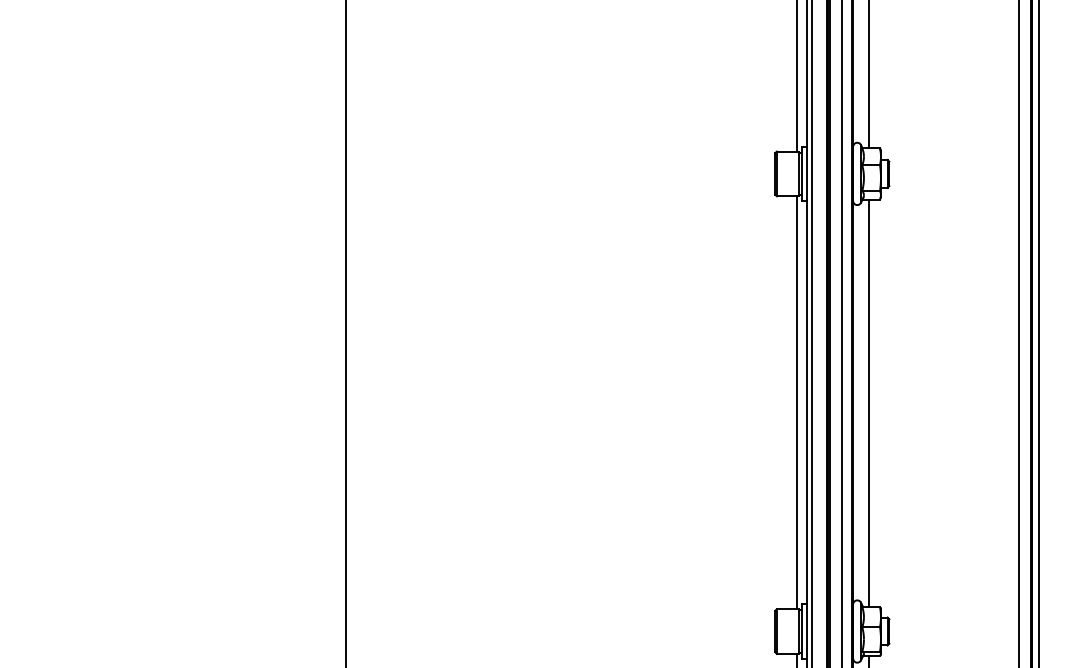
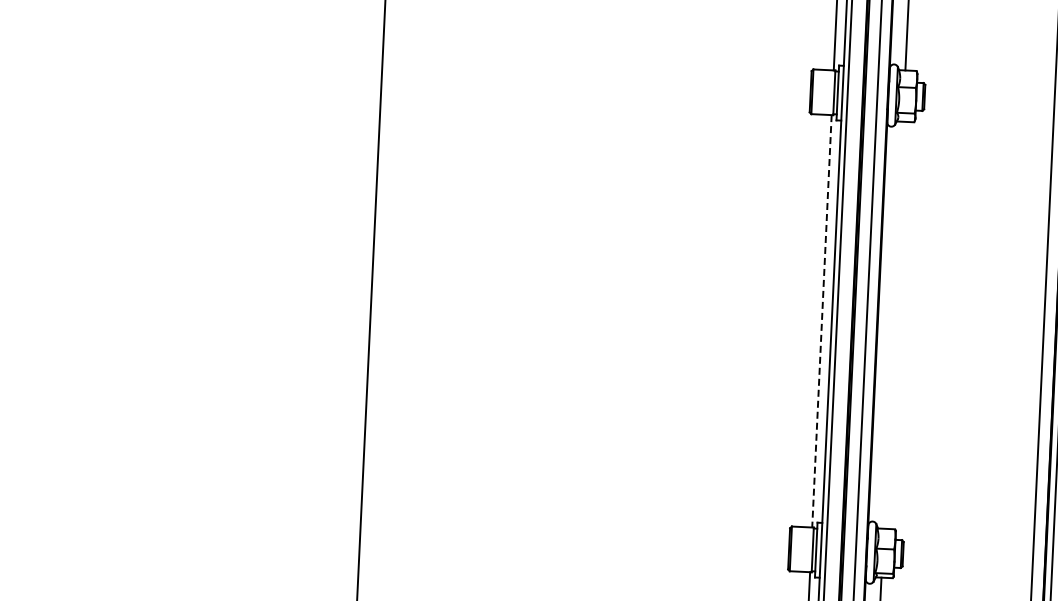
line: (797, 403) -> (822, 322), solid -> dashed
line: (868, 403) -> (893, 325), removed

